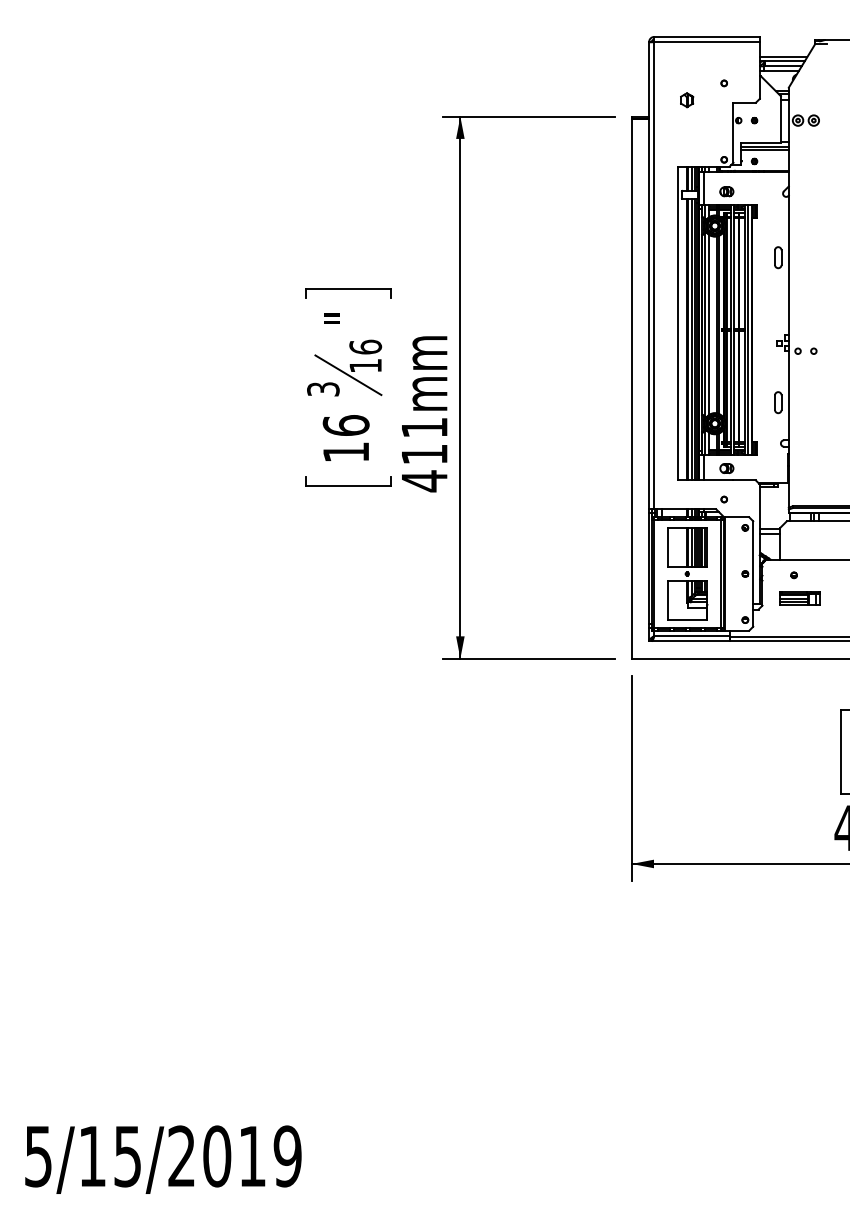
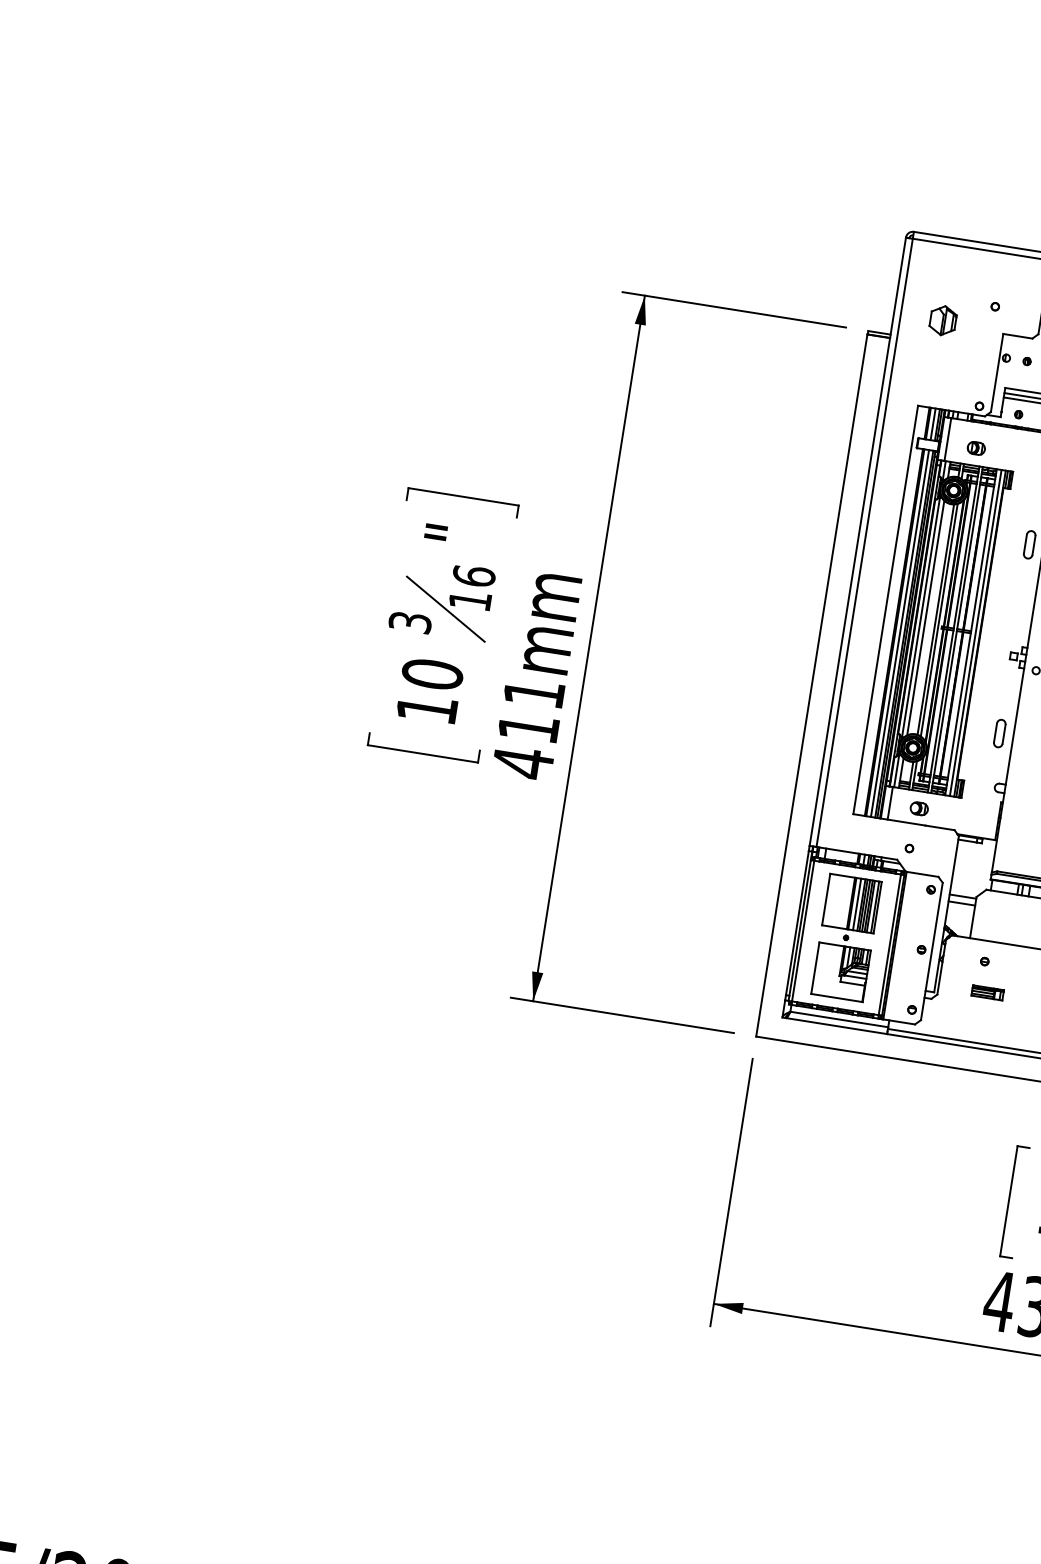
part: (687, 100) -> (943, 321), size x1.6
text: (345, 425) -> (431, 674), 16 -> 10
part: (799, 598) -> (987, 992), size x0.6

